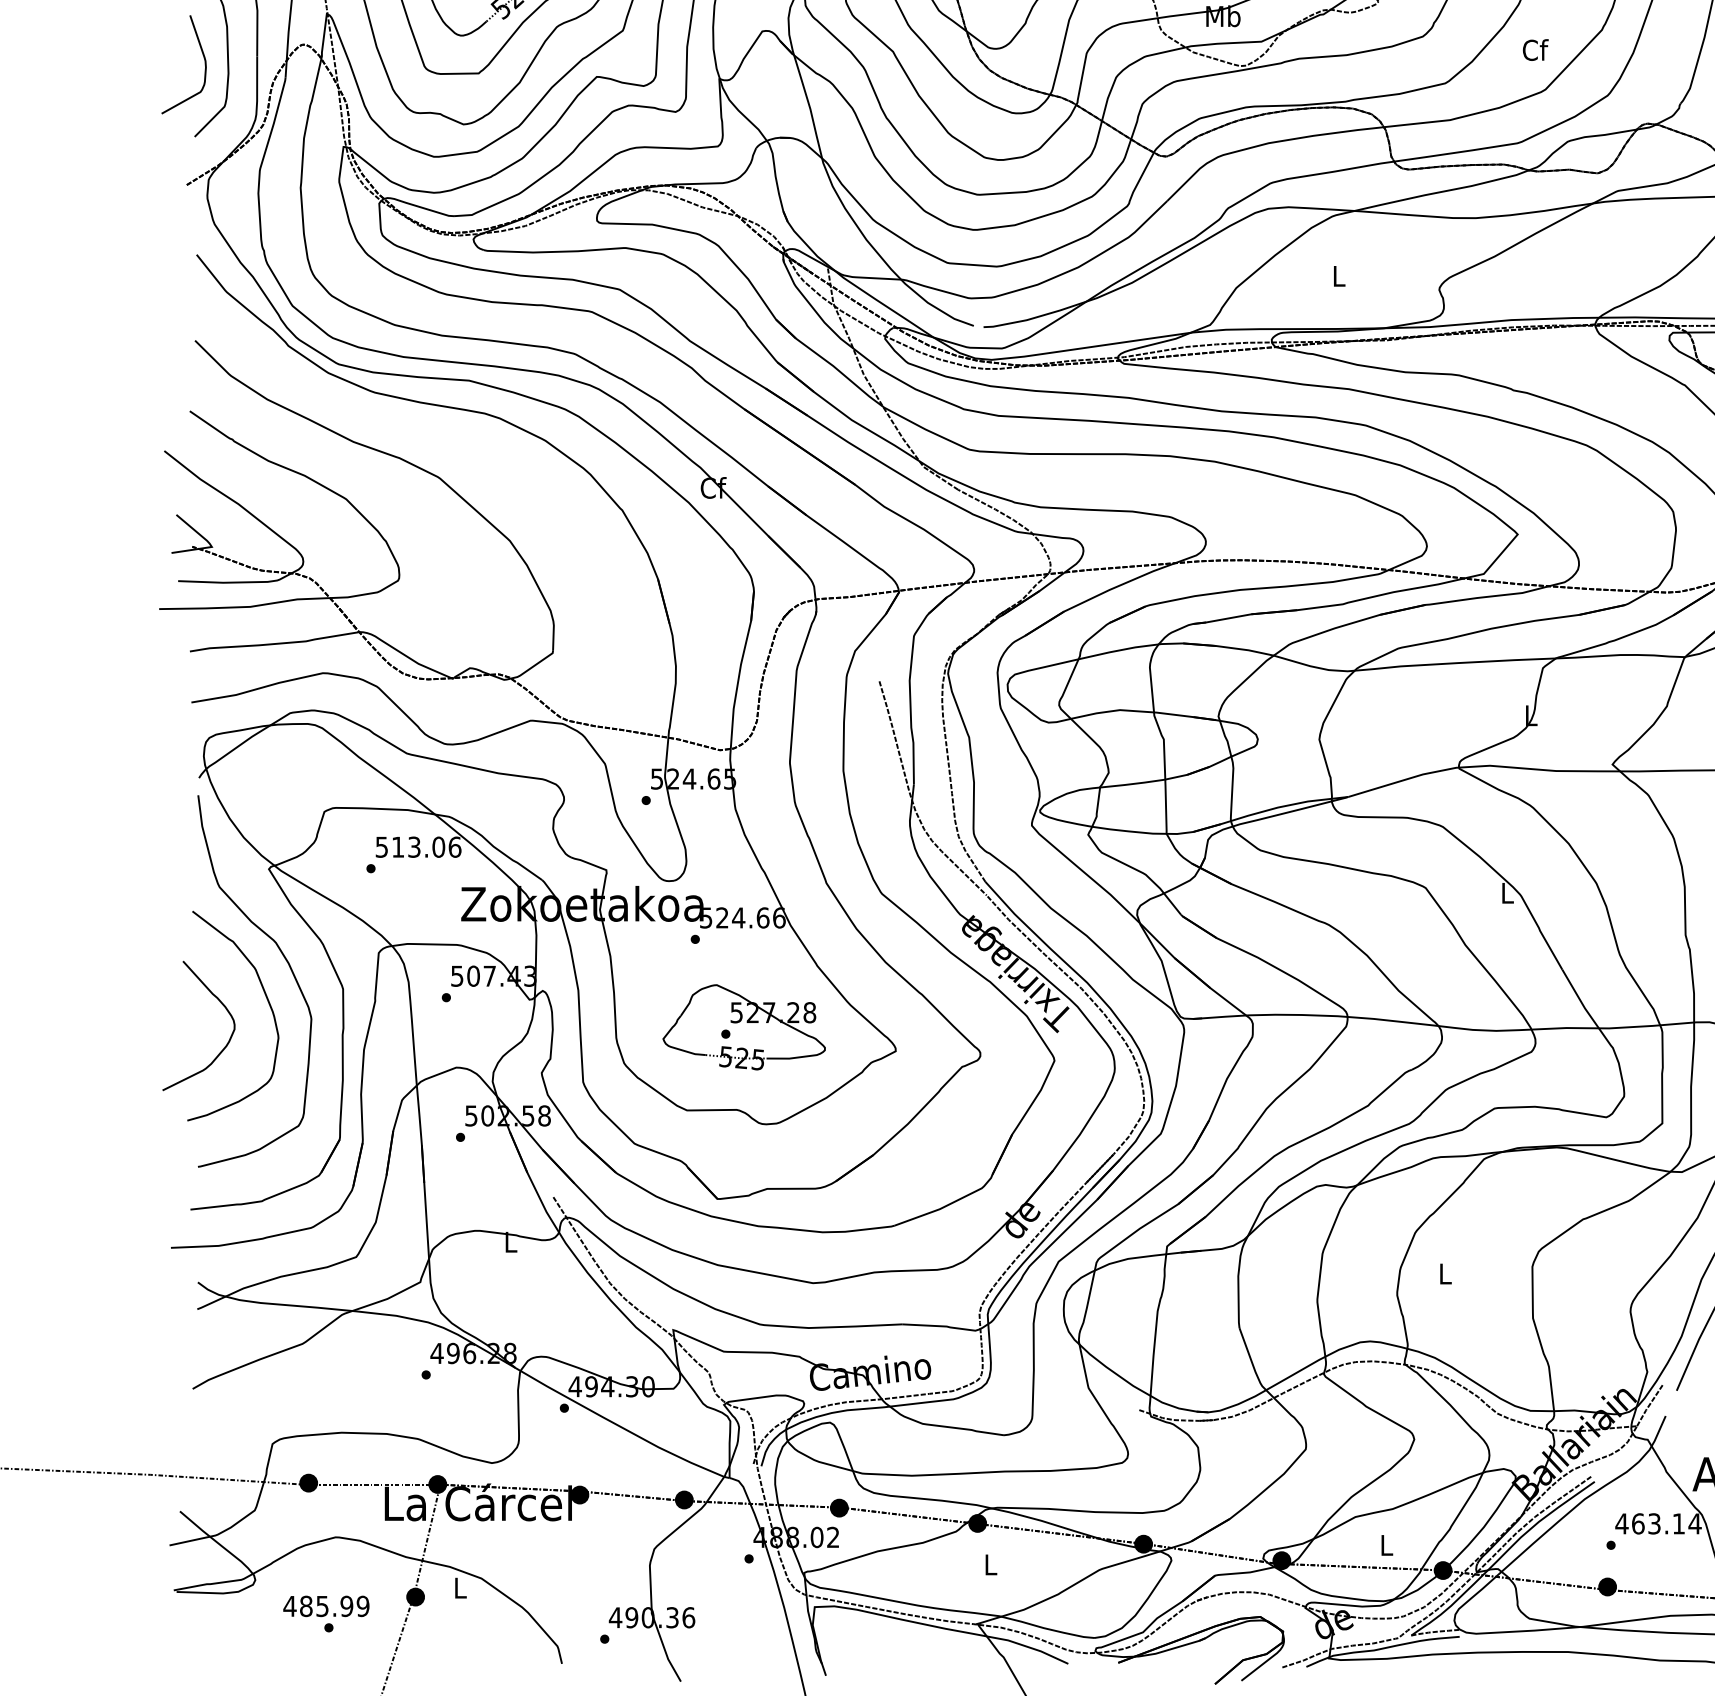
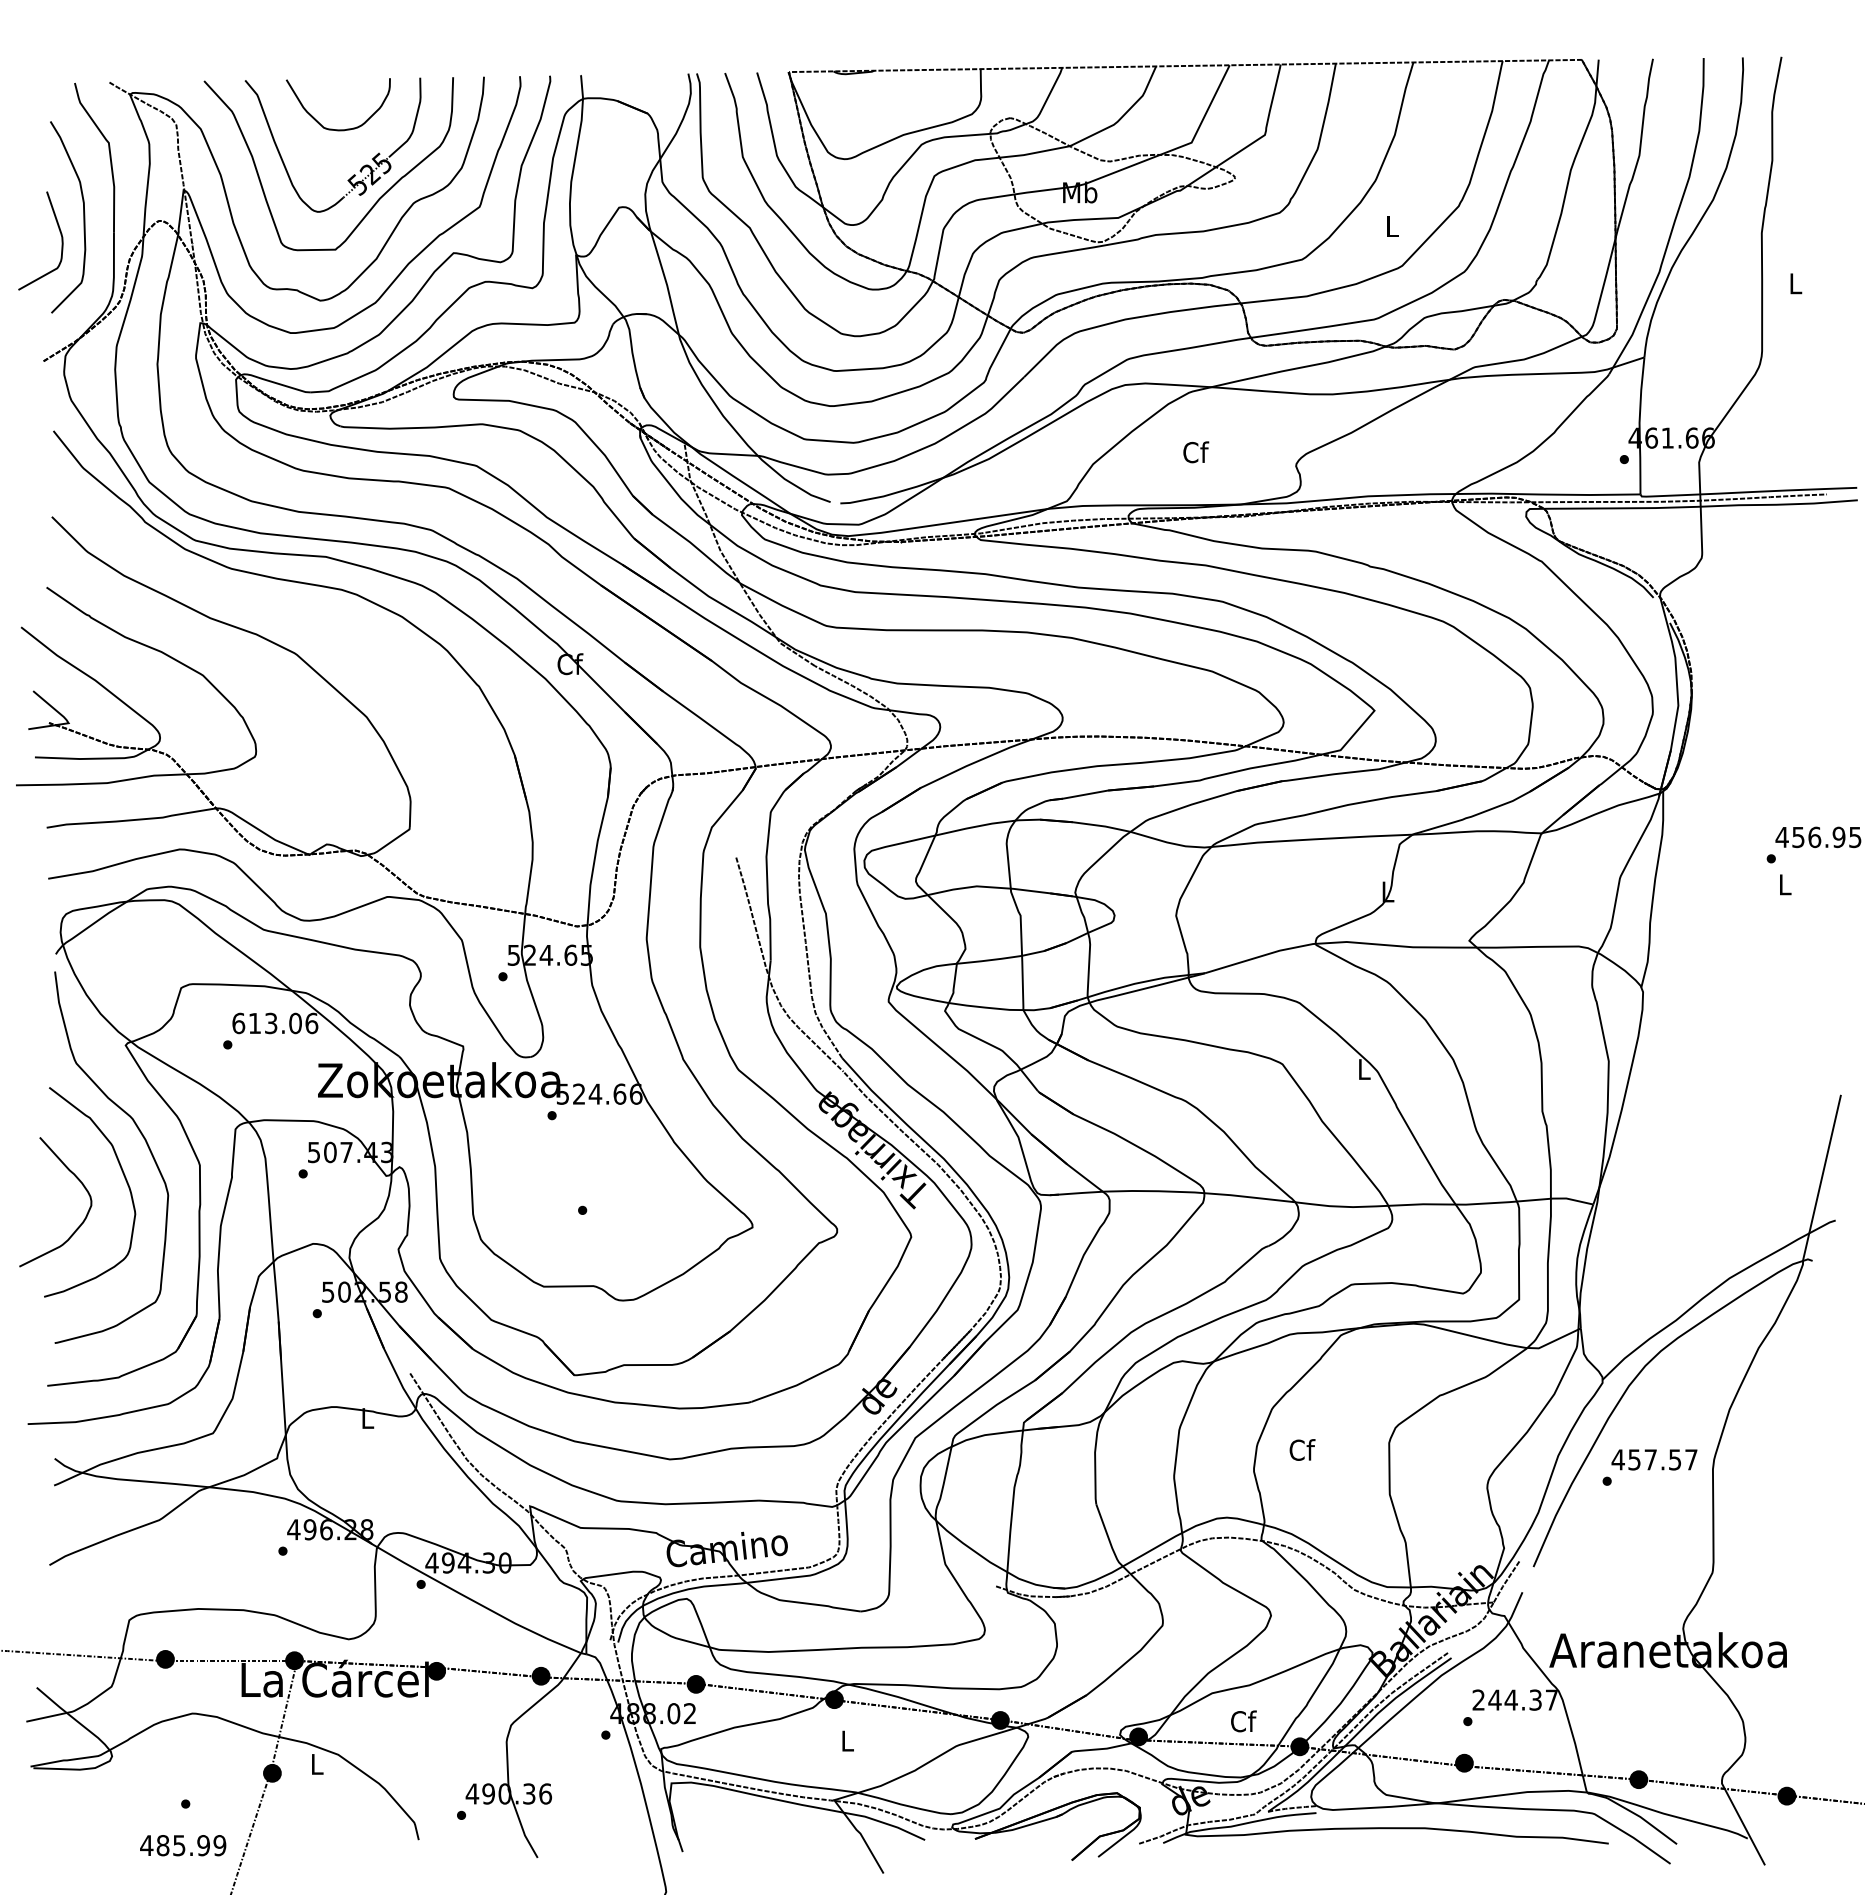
text: (1535, 50) -> (1392, 226), Cf -> L
text: (1339, 276) -> (1196, 452), L -> Cf
text: (381, 847) -> (238, 1023), 513.06 -> 613.06
part: (743, 1027) -> (600, 1203), removed
text: (1445, 1273) -> (1302, 1449), L -> Cf
text: (1658, 1523) -> (1515, 1699), 463.14 -> 244.37
text: (1386, 1545) -> (1243, 1721), L -> Cf
text: (326, 1606) -> (183, 1845), moved

